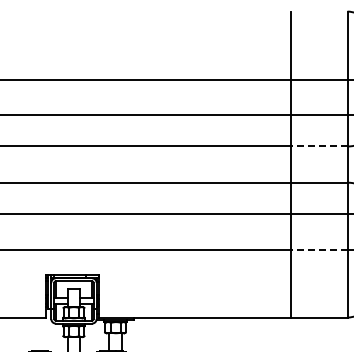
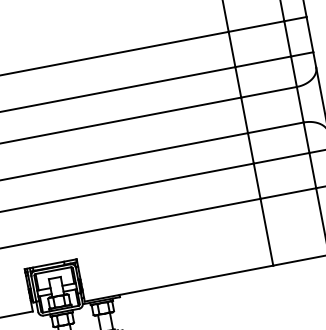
line: (318, 146) -> (268, 92), dashed -> solid
line: (318, 249) -> (287, 193), dashed -> solid

